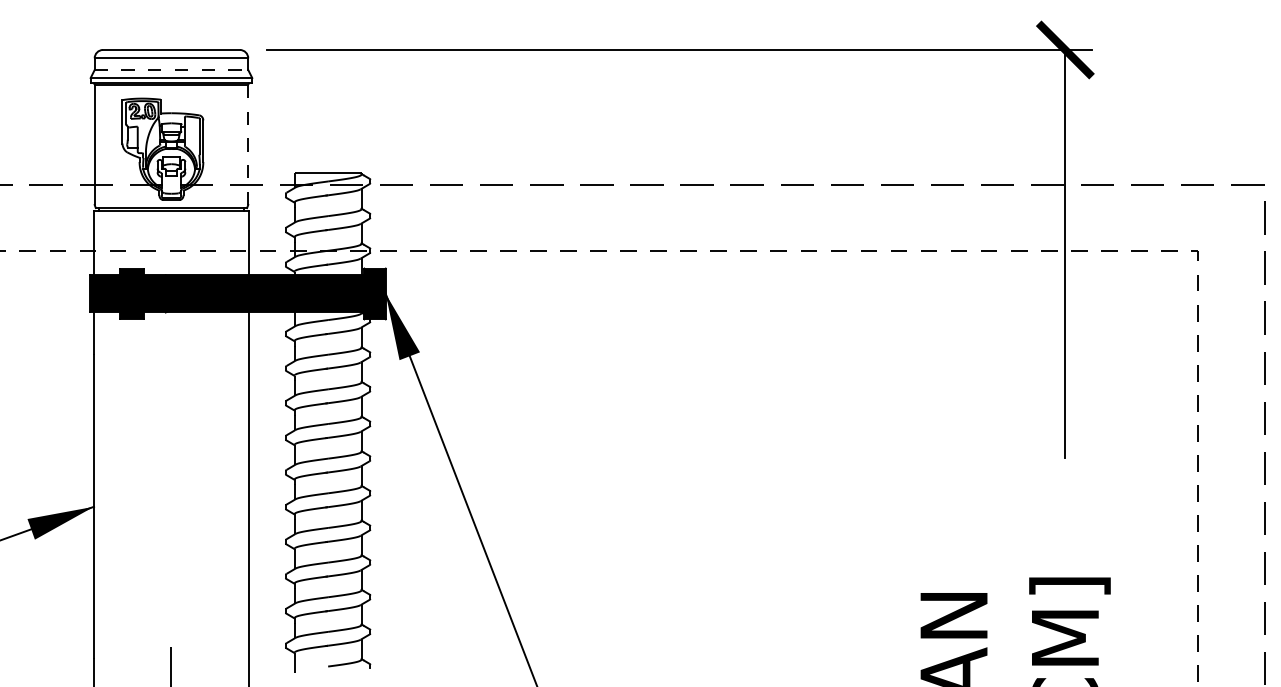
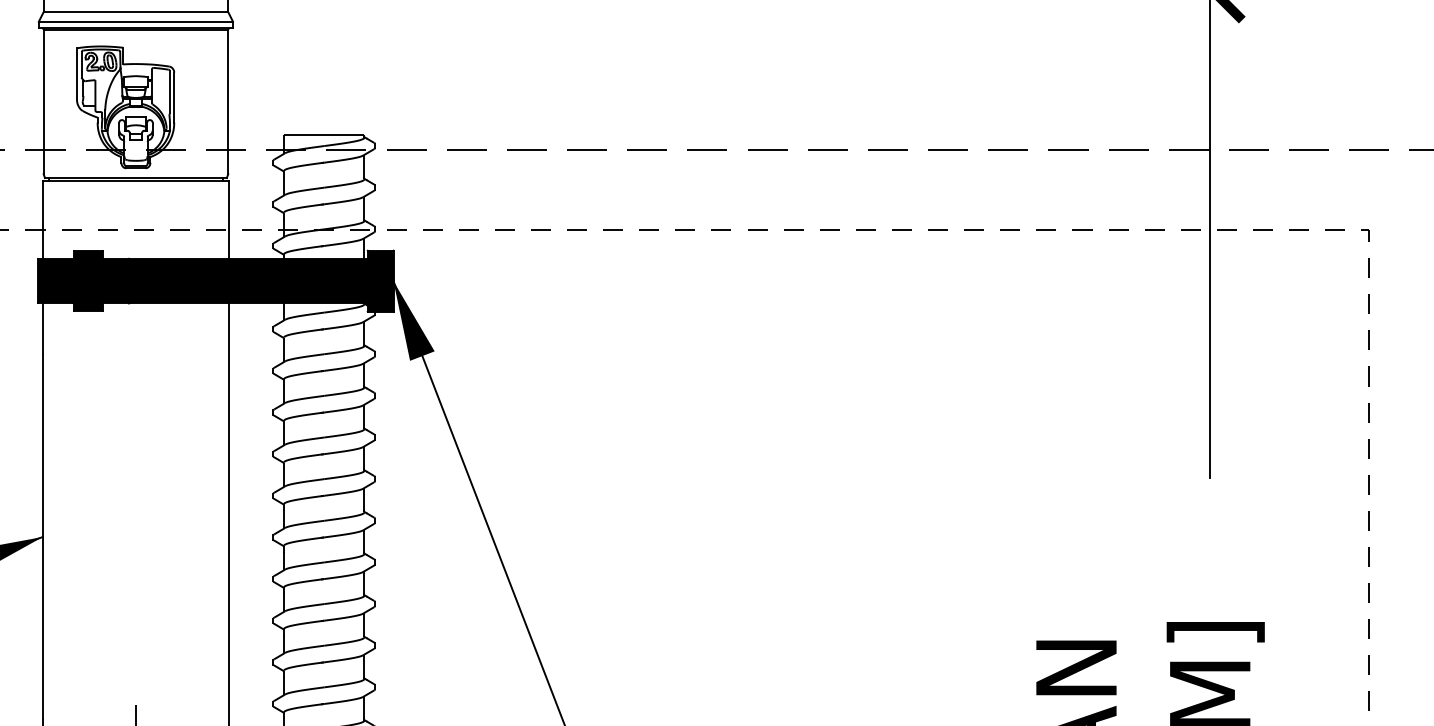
line: (171, 70) -> (135, 12), dashed -> solid
line: (248, 144) -> (228, 101), dashed -> solid

